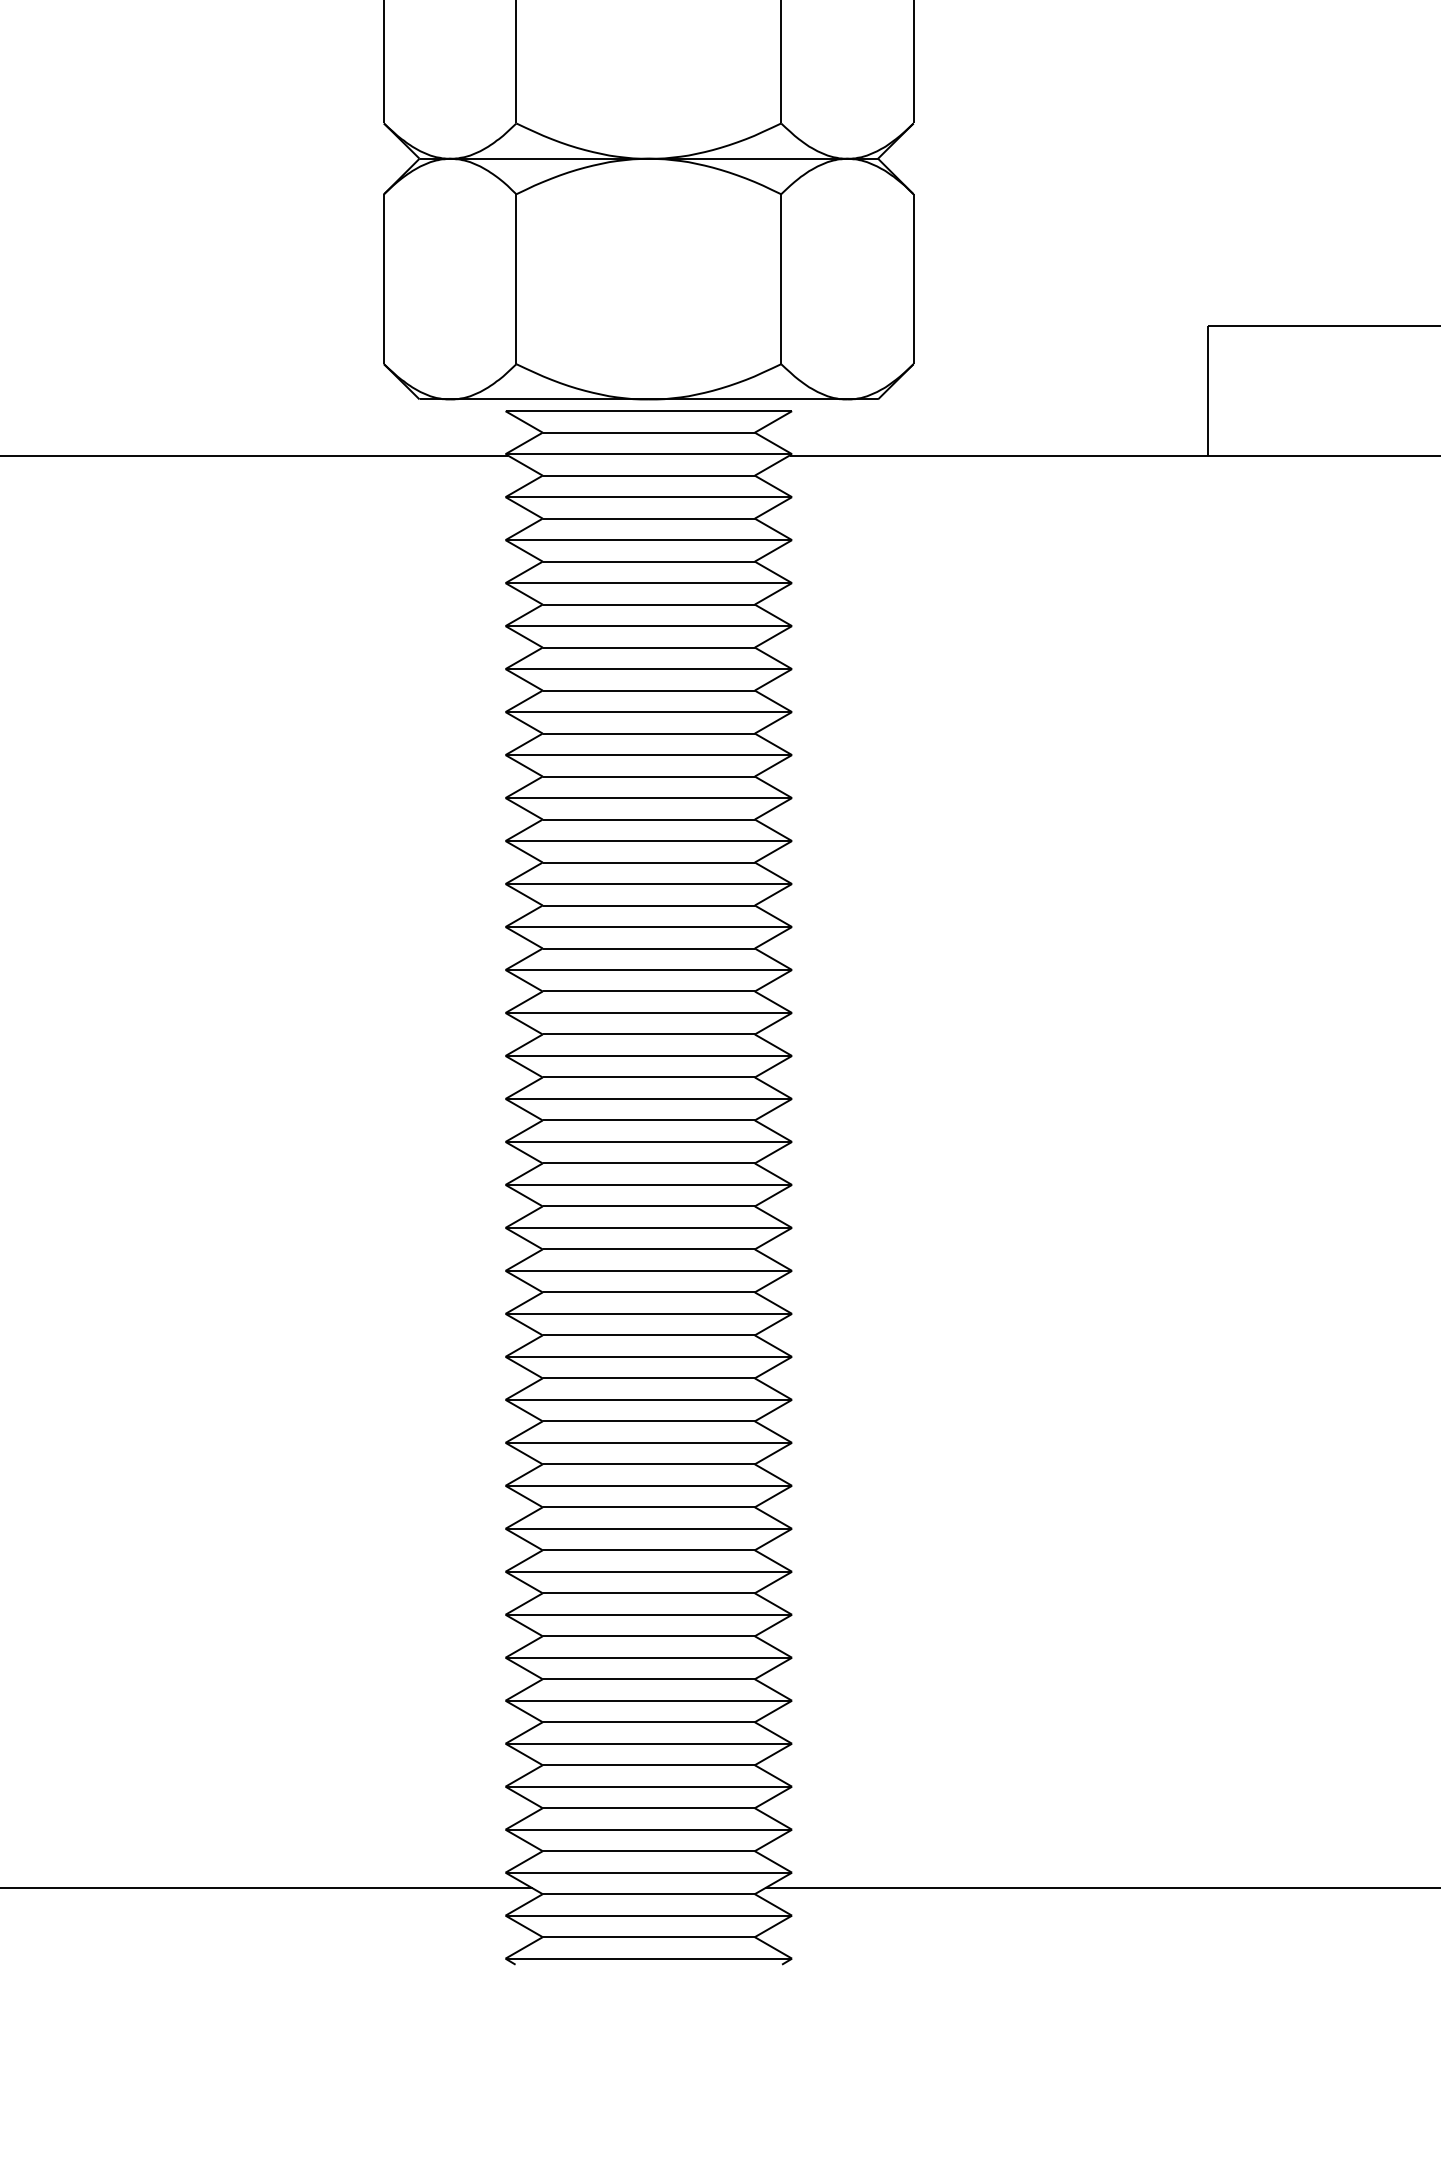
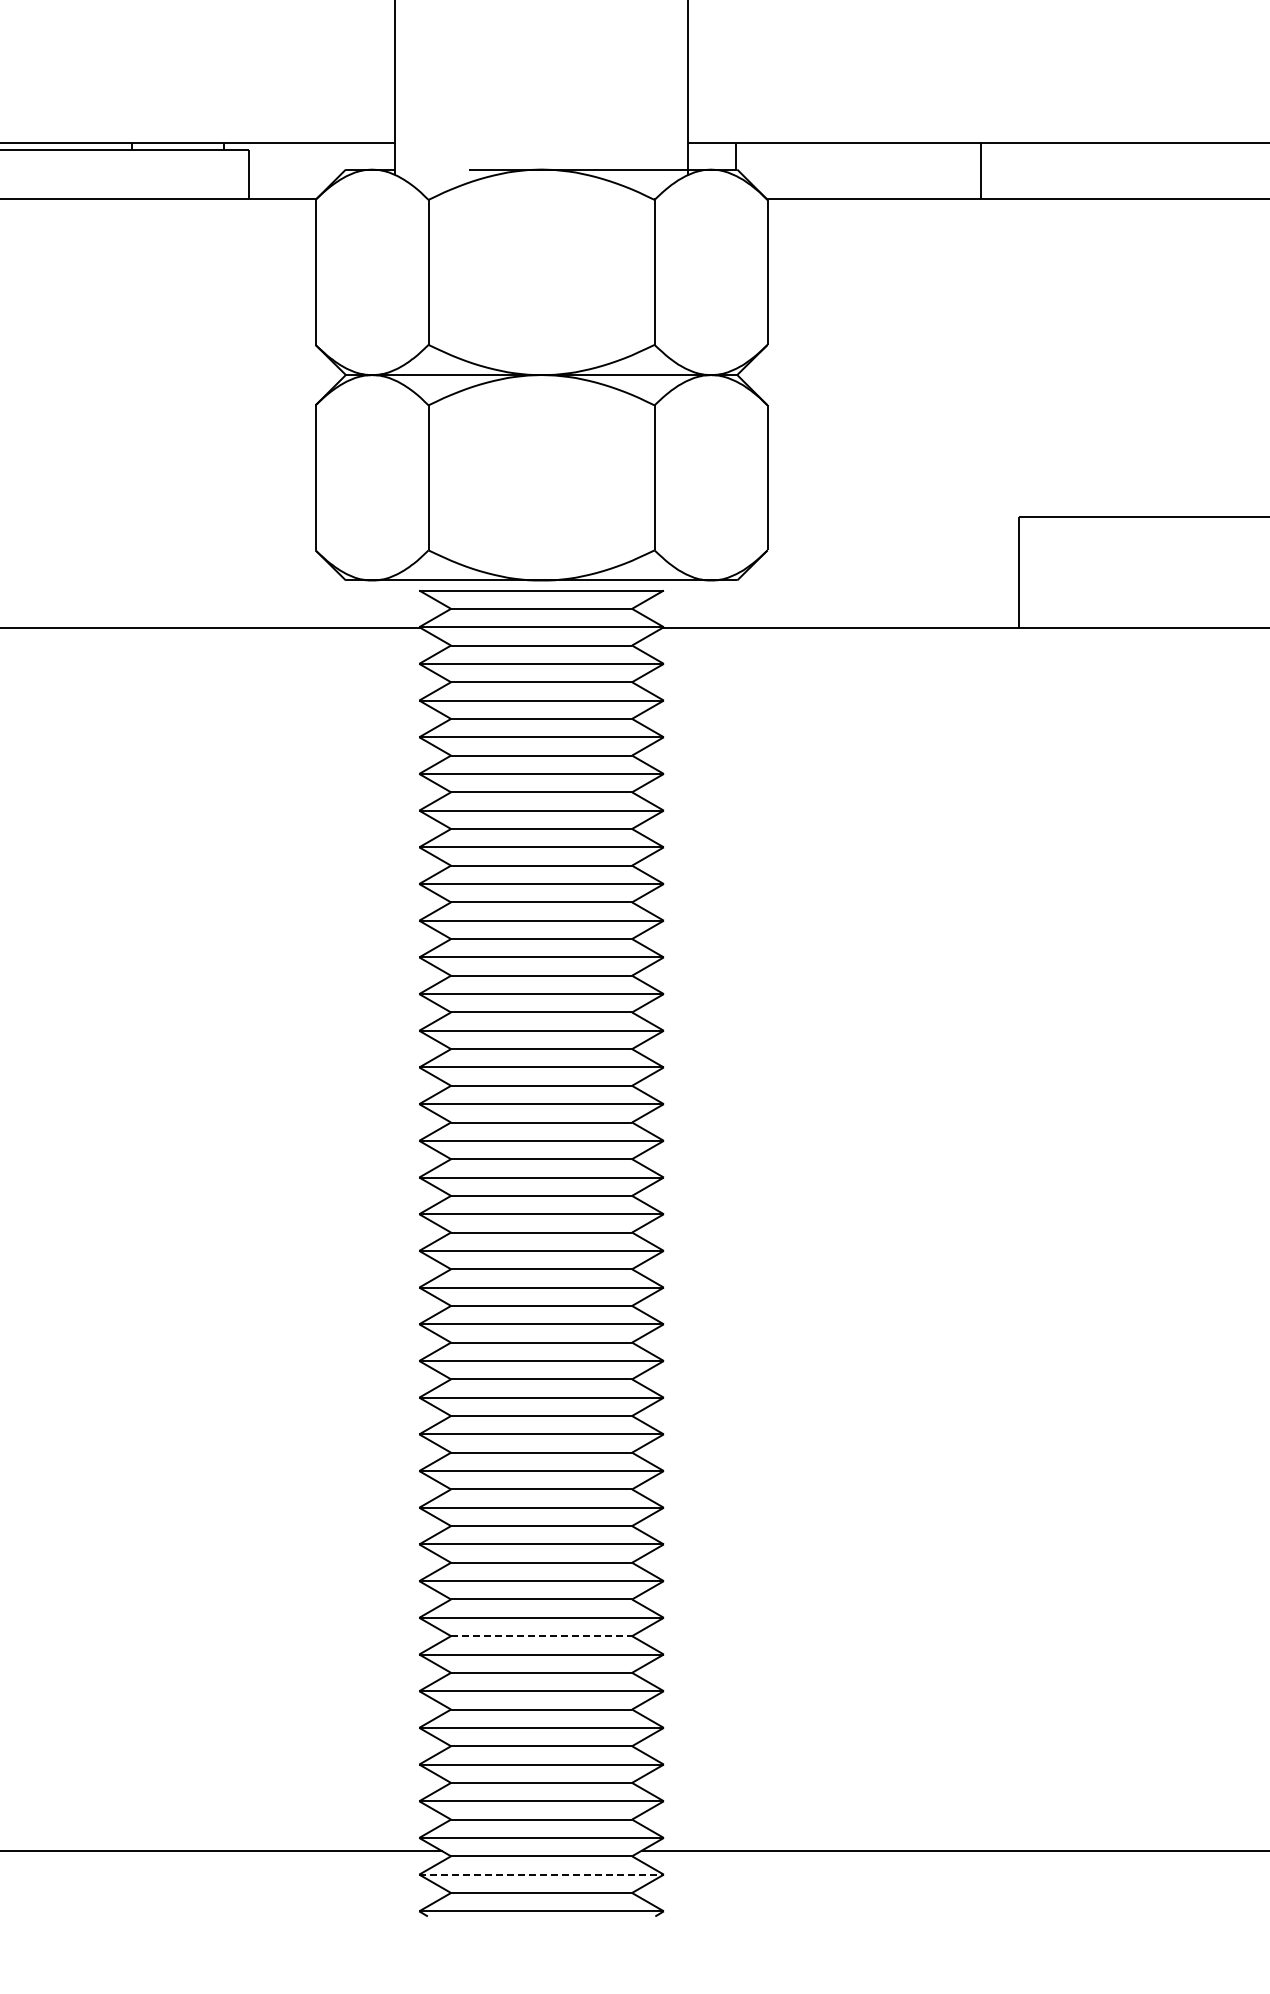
line: (648, 1636) -> (541, 1636), solid -> dashed
line: (649, 1915) -> (542, 1874), solid -> dashed

